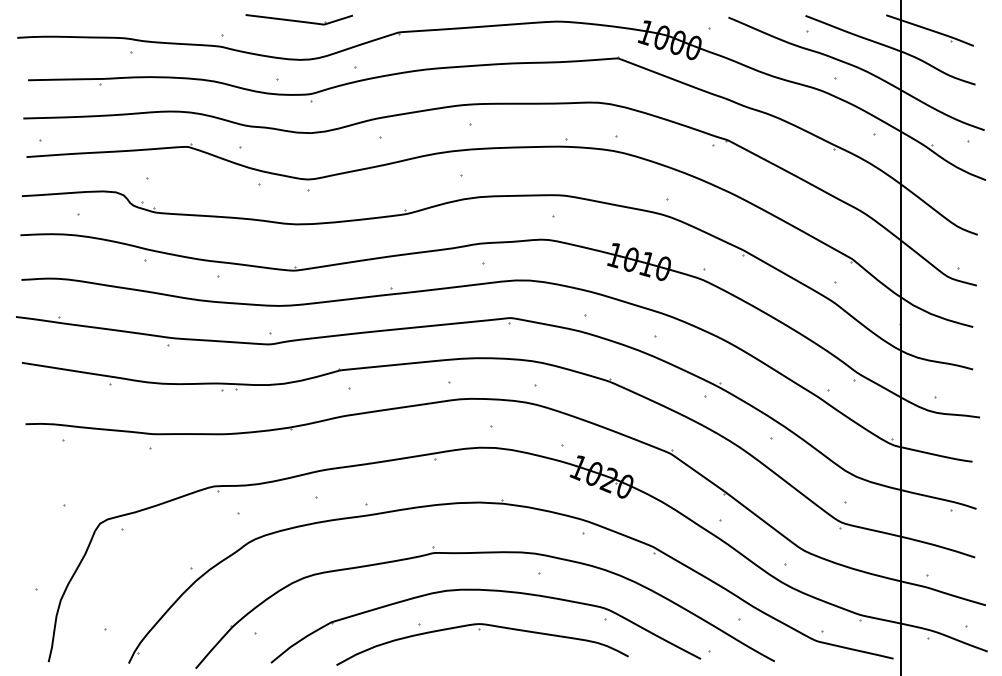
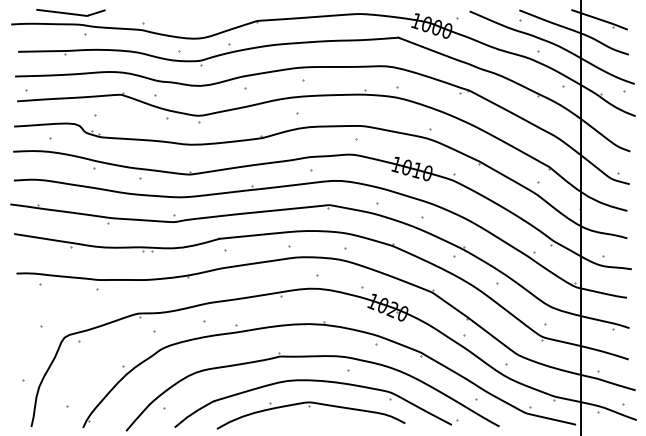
part: (298, 19) -> (70, 12), moved

